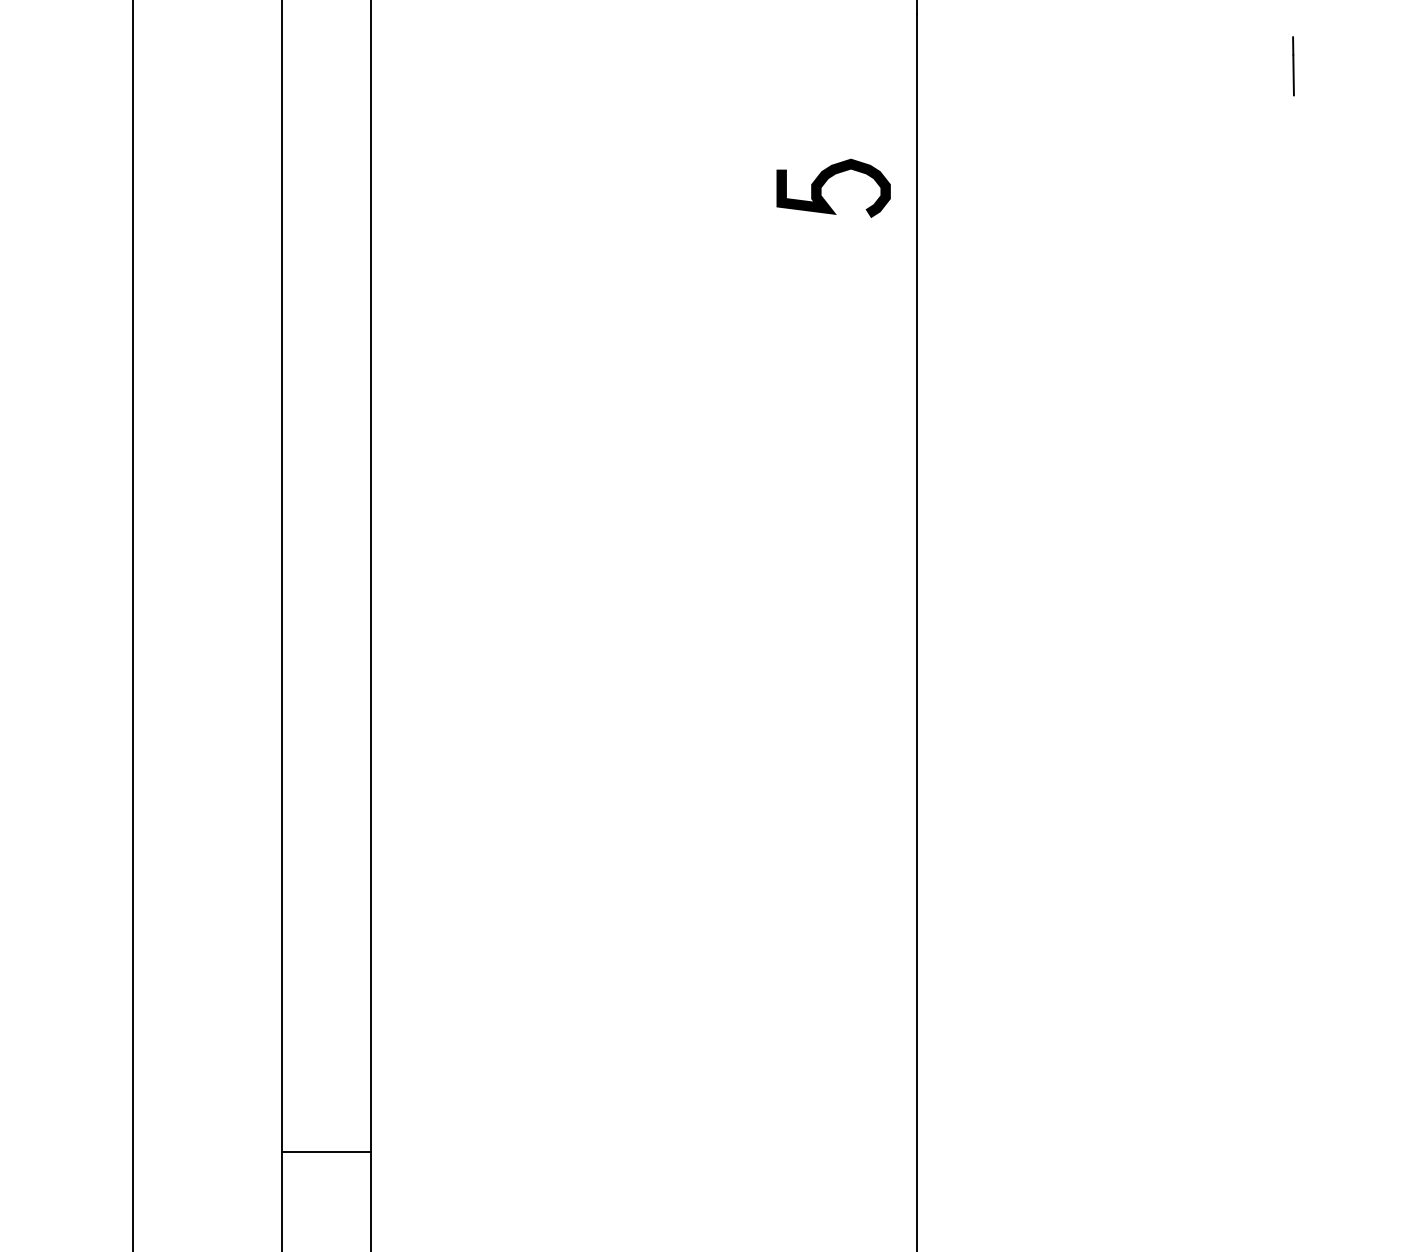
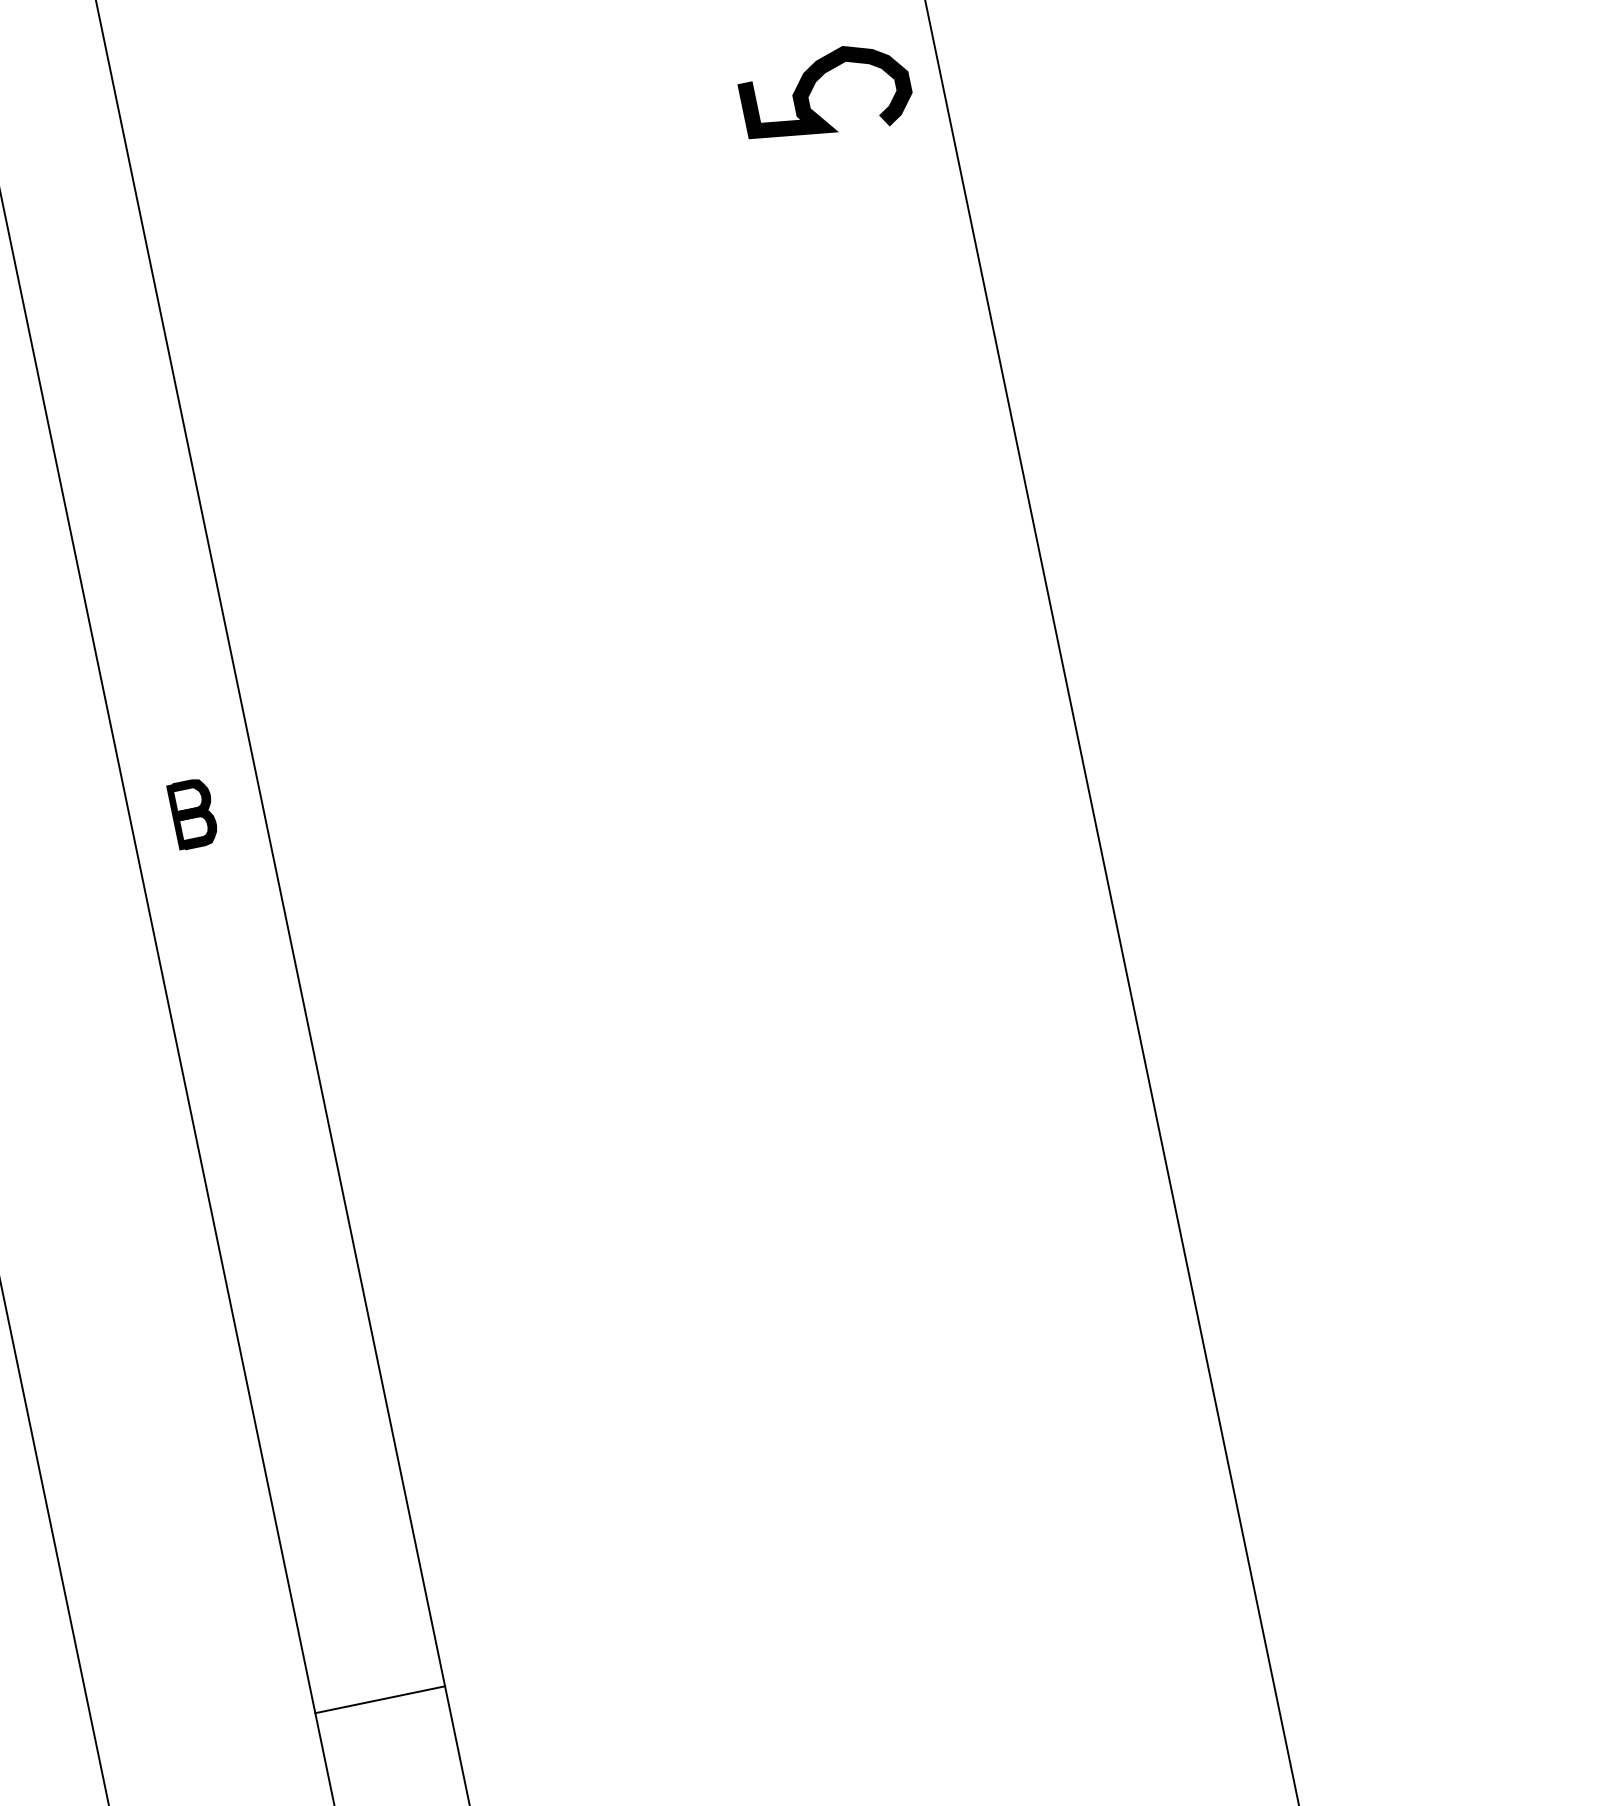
curve: (825, 183) -> (812, 89), moved
part: (324, 486) -> (194, 813), added
line: (325, 1151) -> (379, 1699), moved

